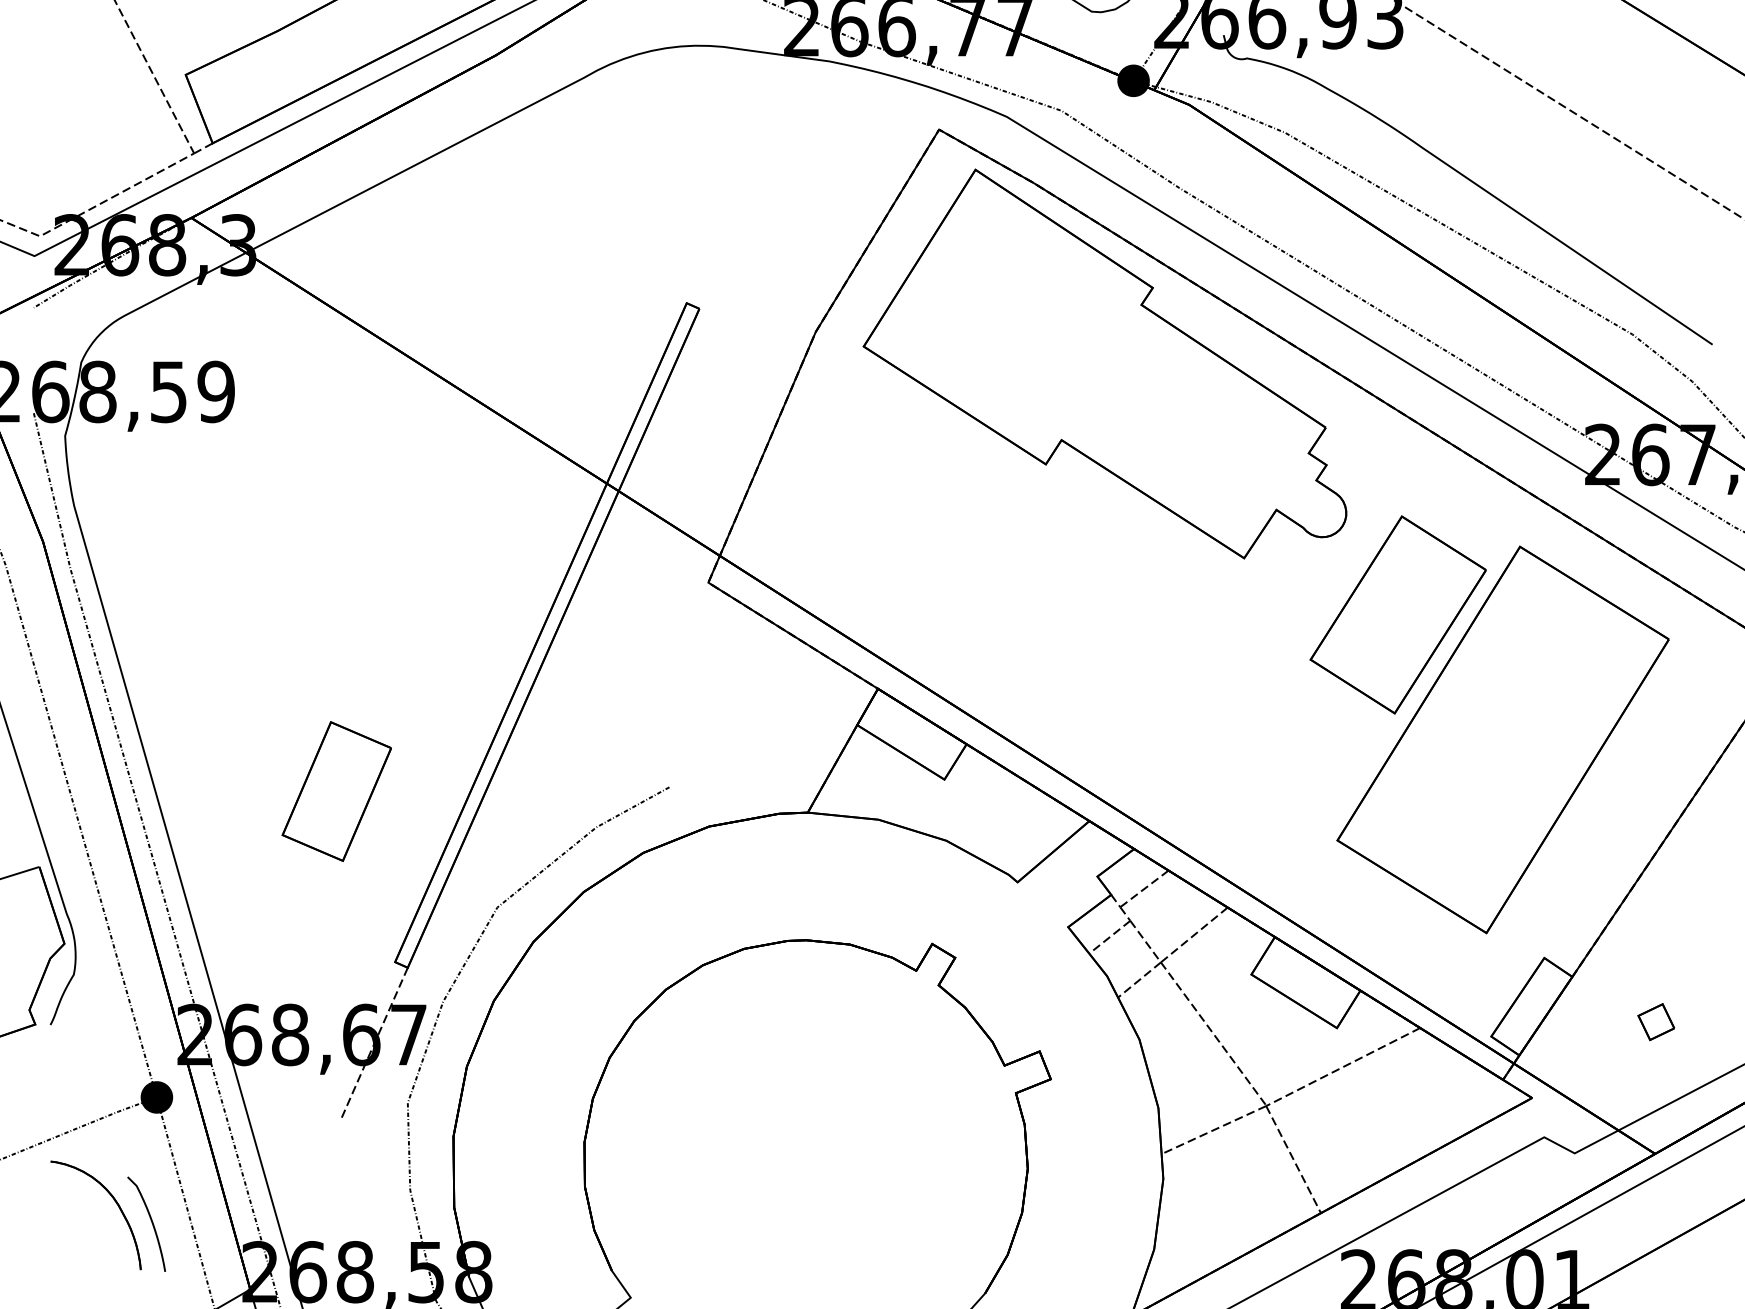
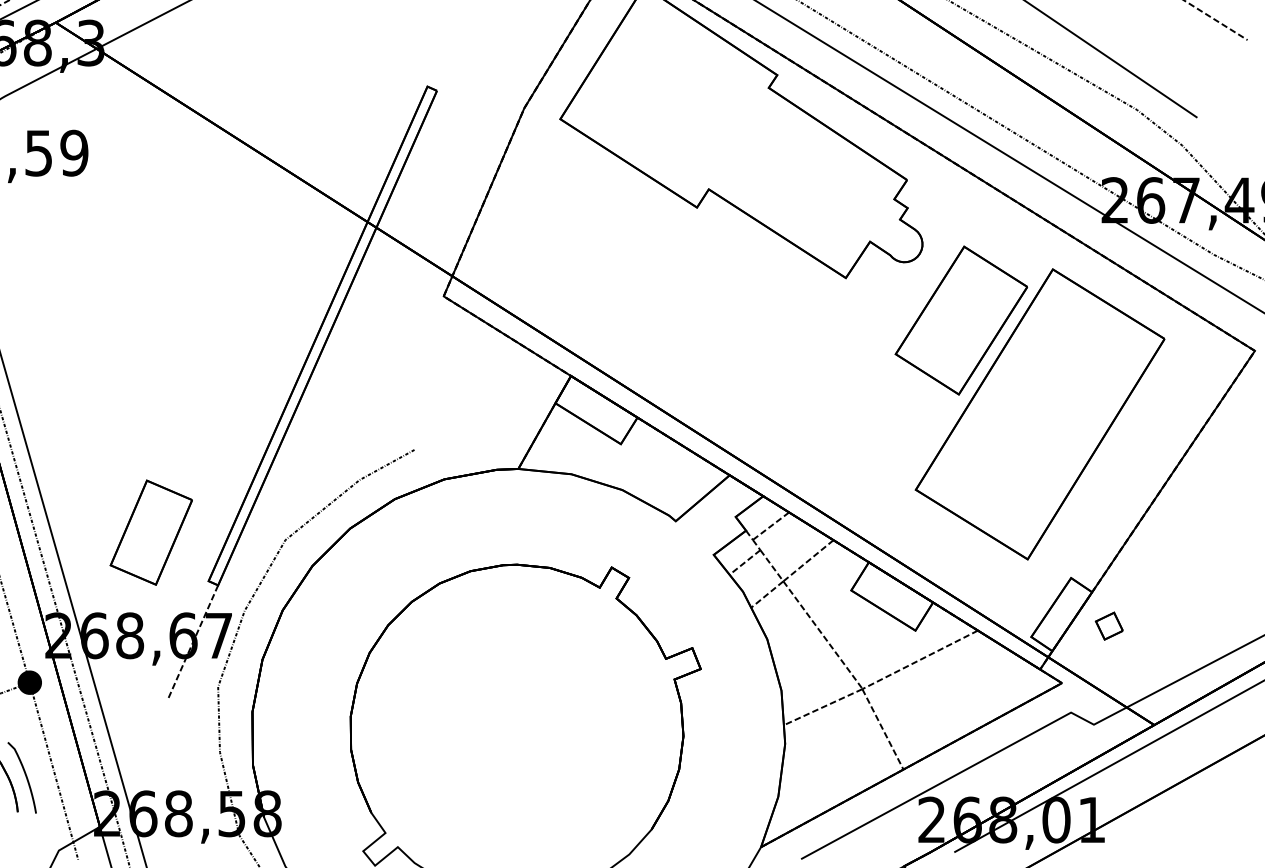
part: (336, 791) -> (151, 532), moved
part: (1656, 1022) -> (1109, 626), moved

